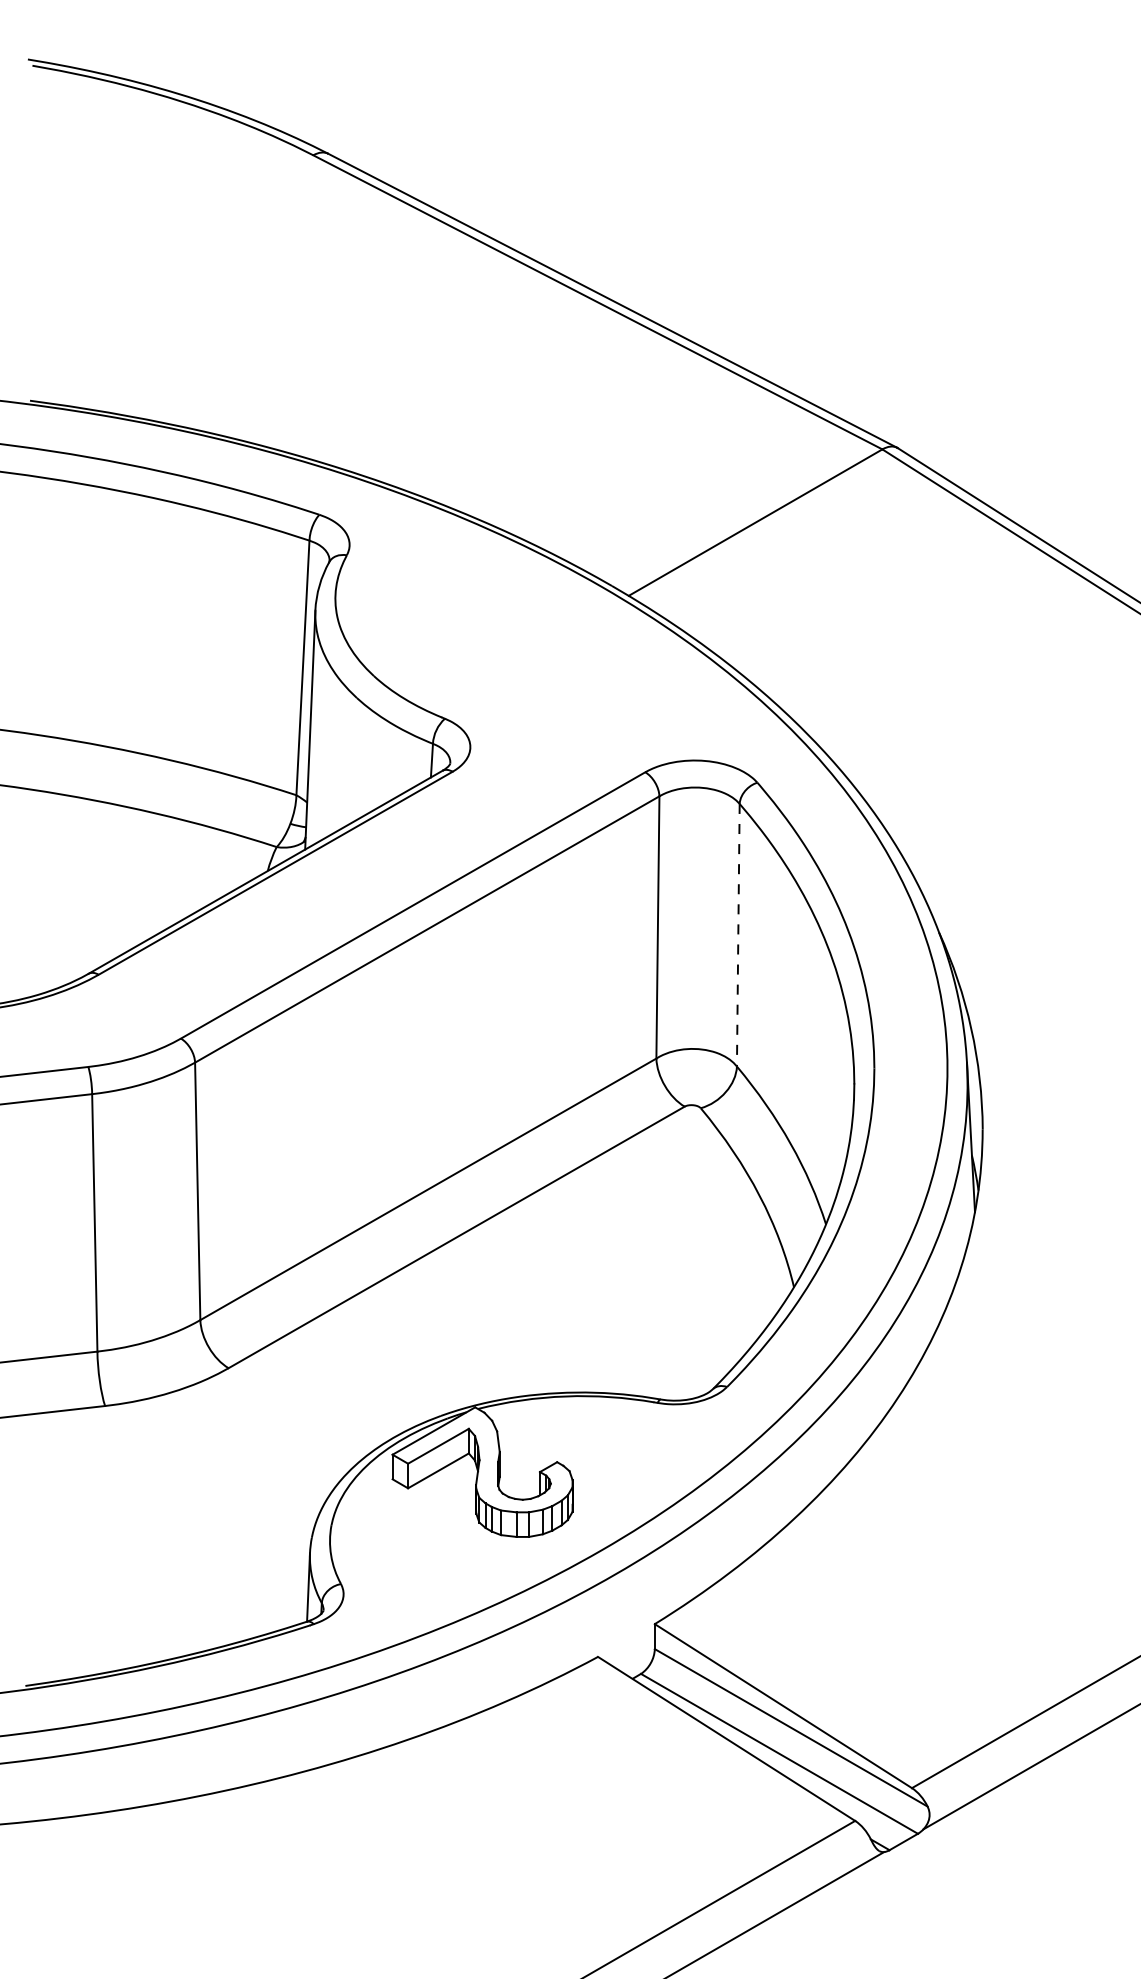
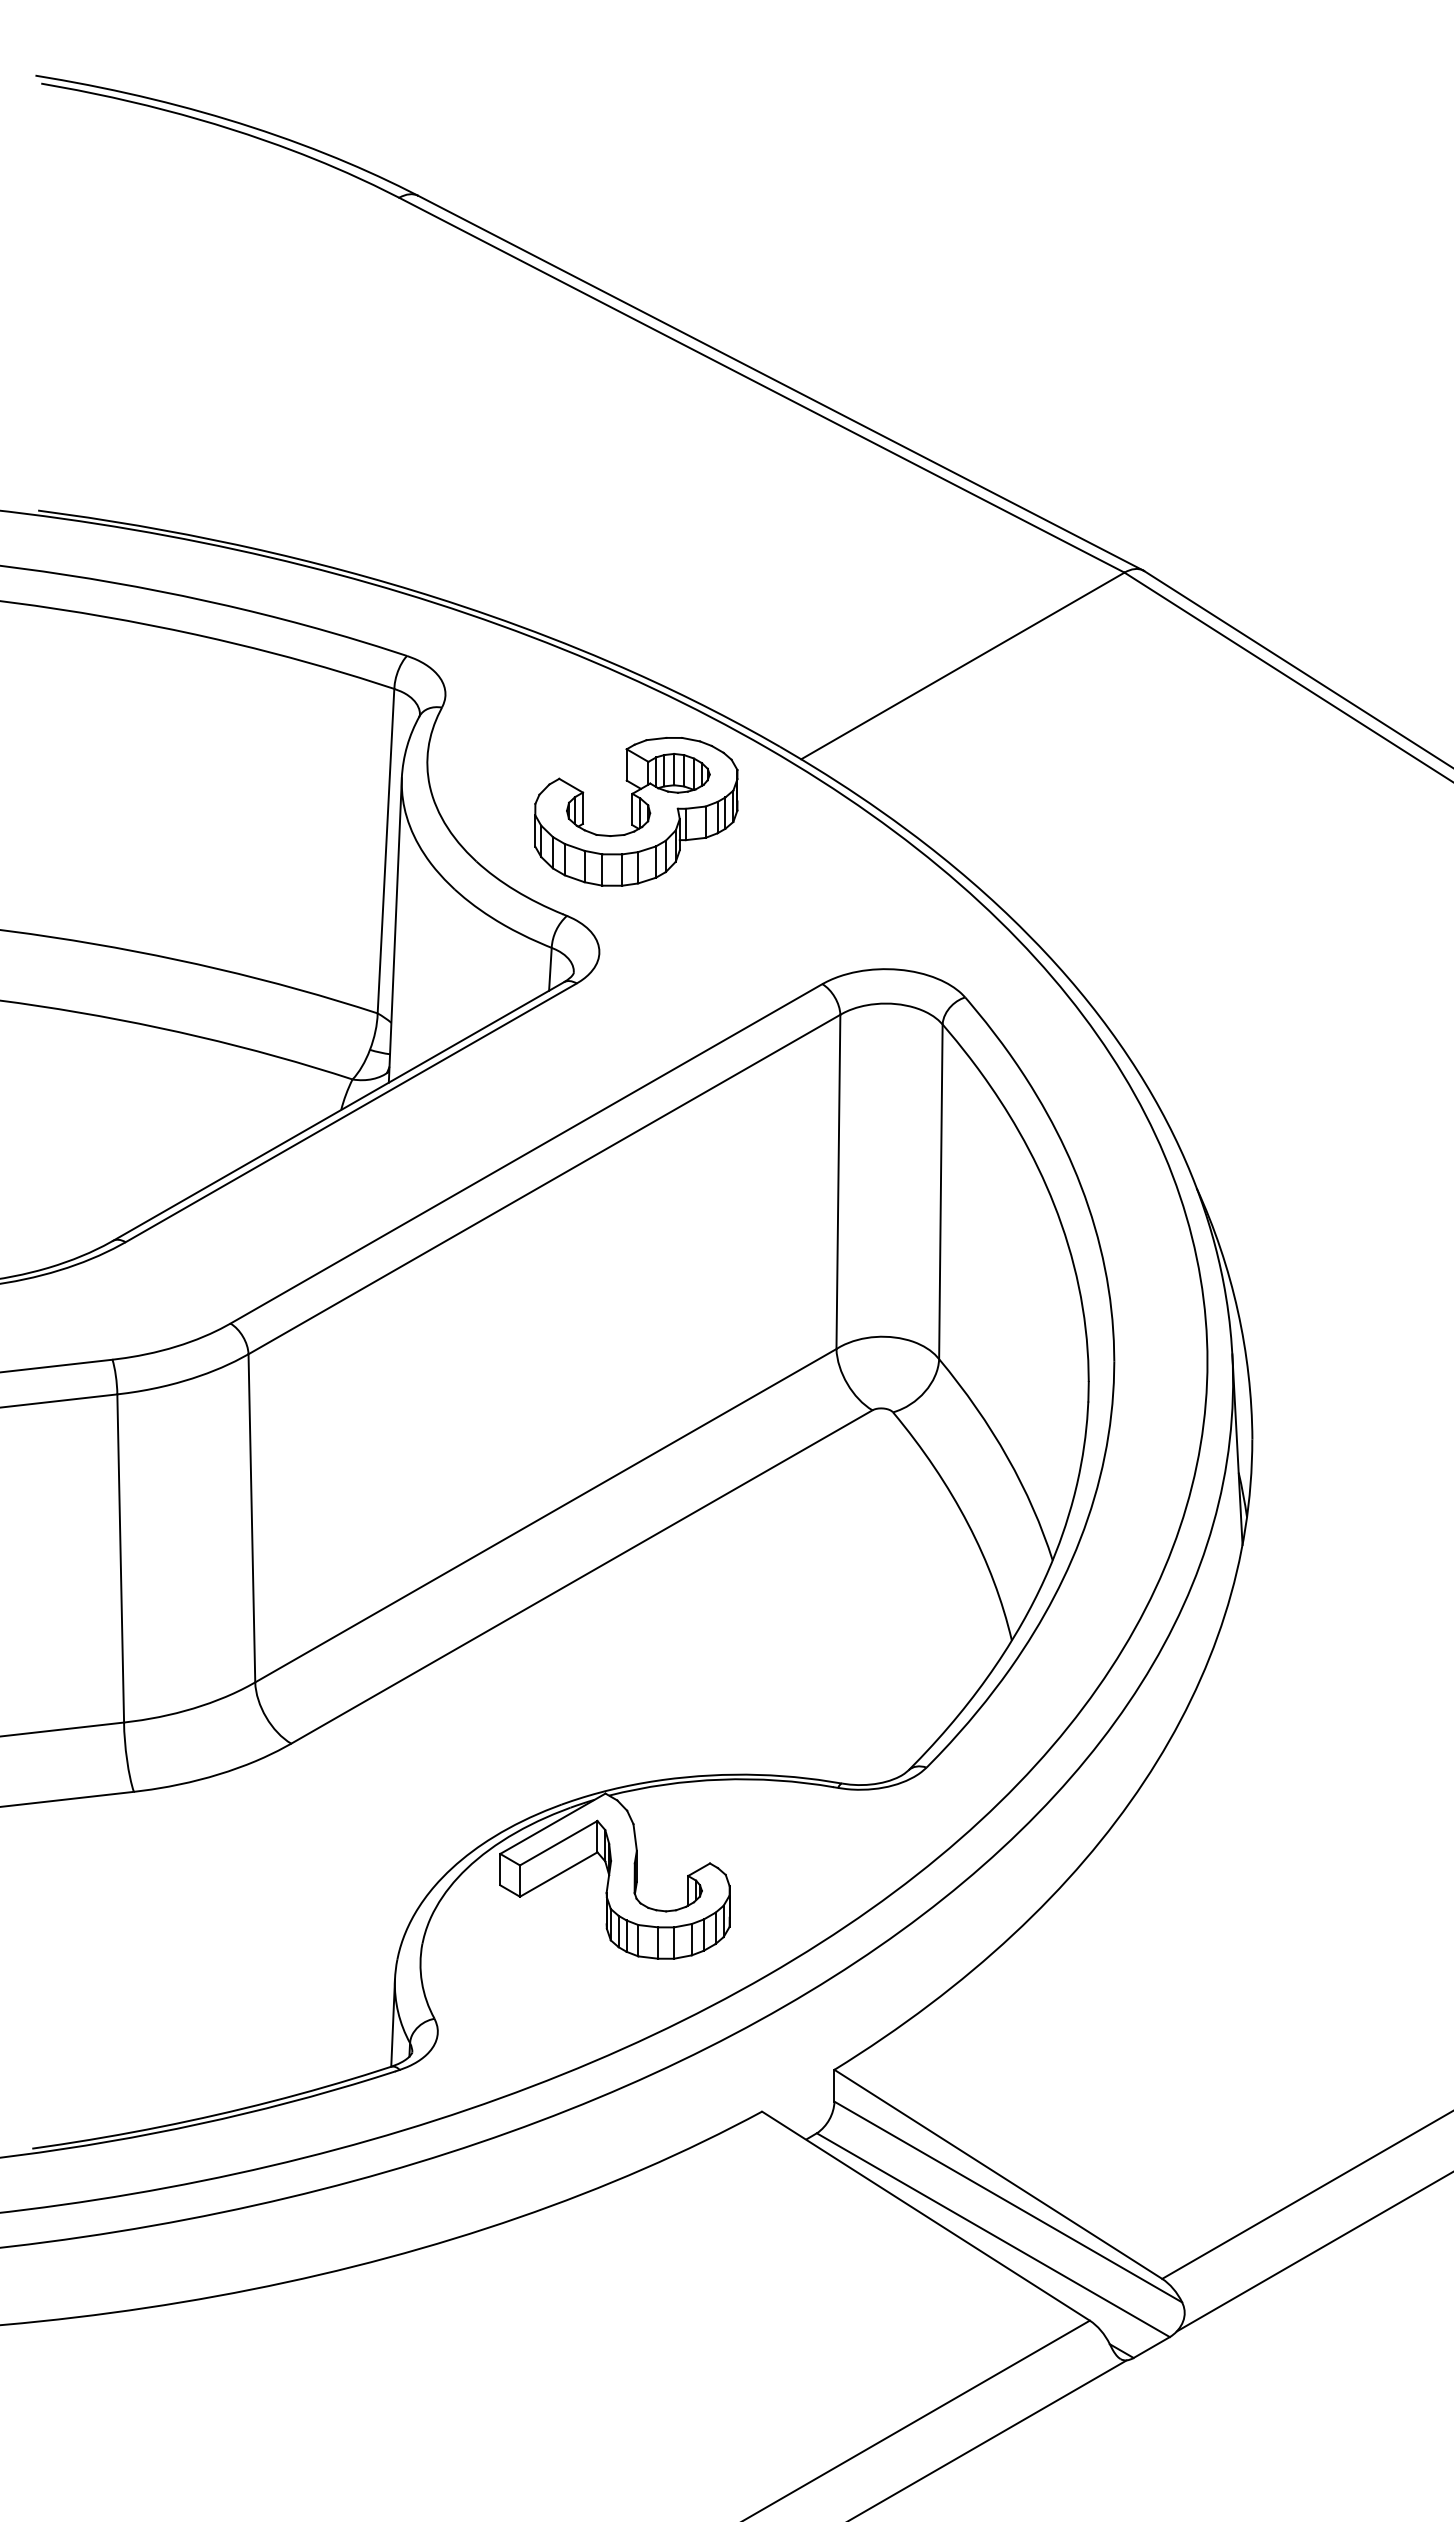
part: (499, 636) -> (636, 811), added
line: (738, 935) -> (940, 1192), dashed -> solid

